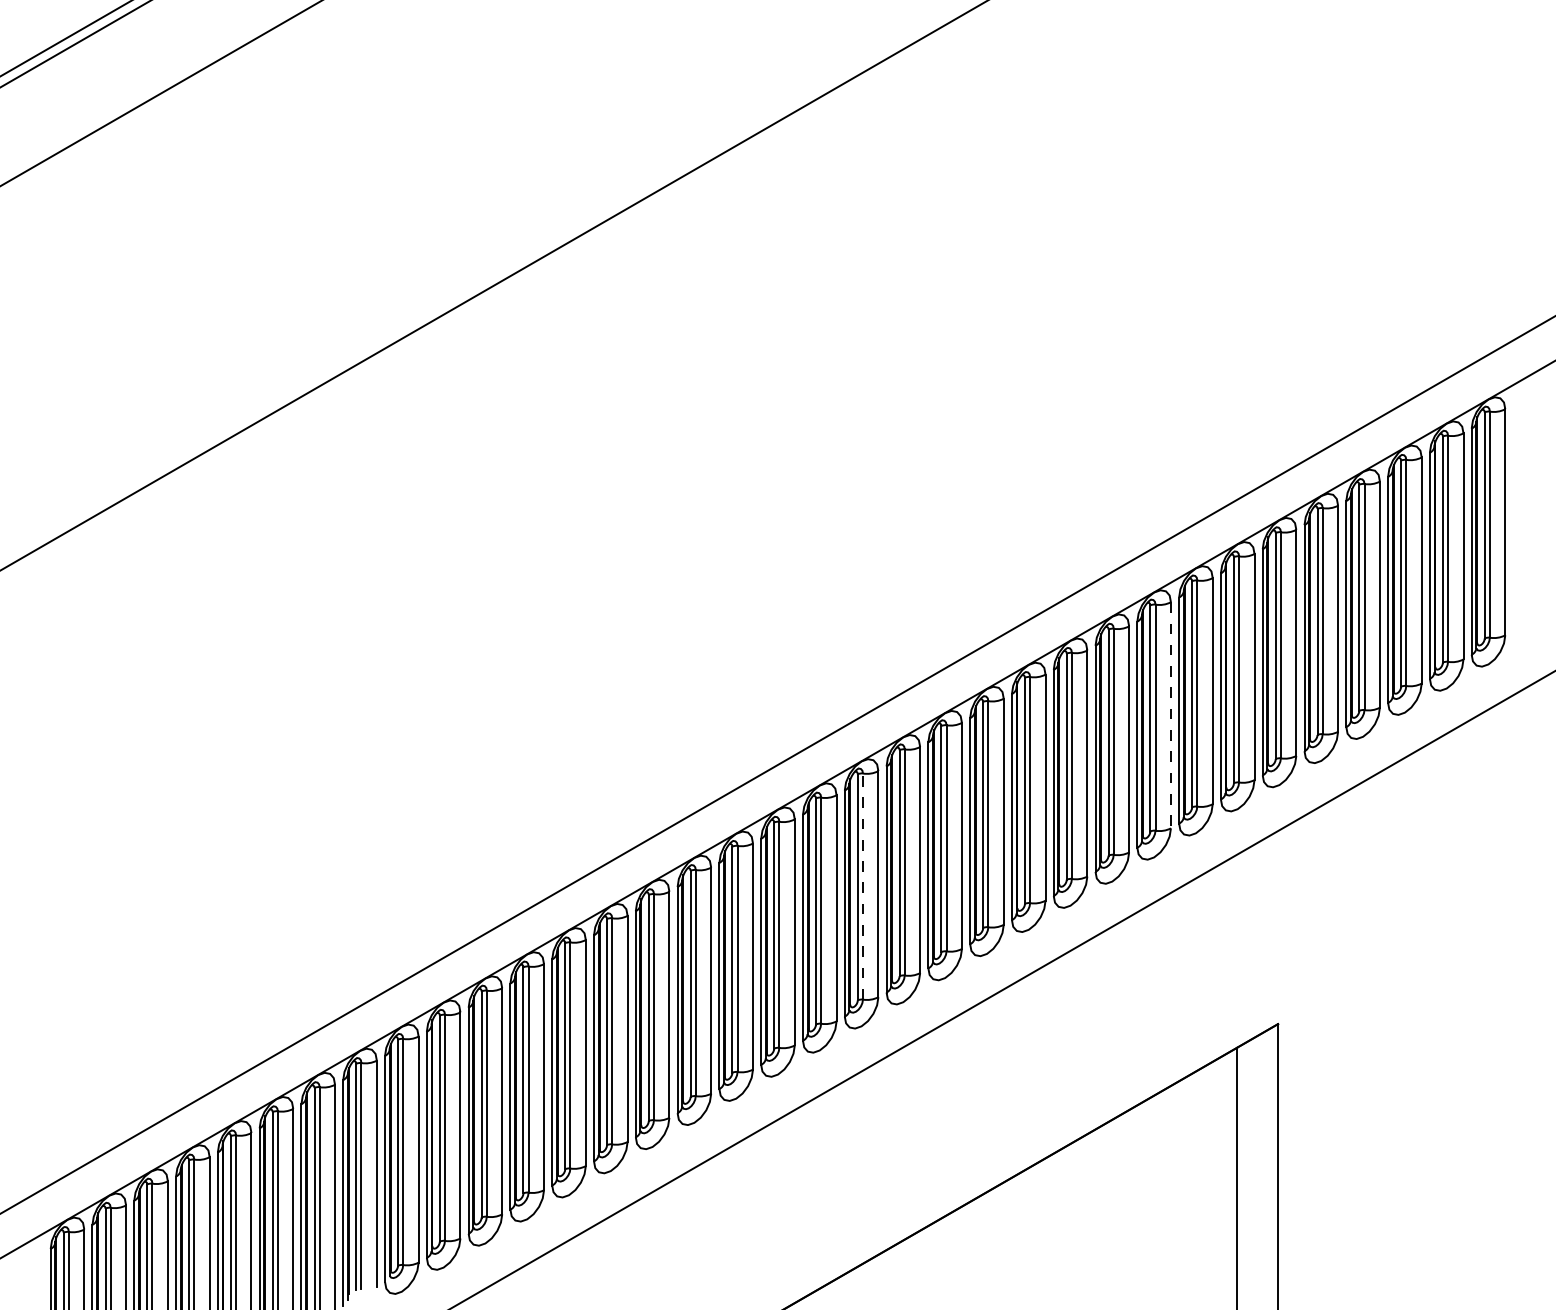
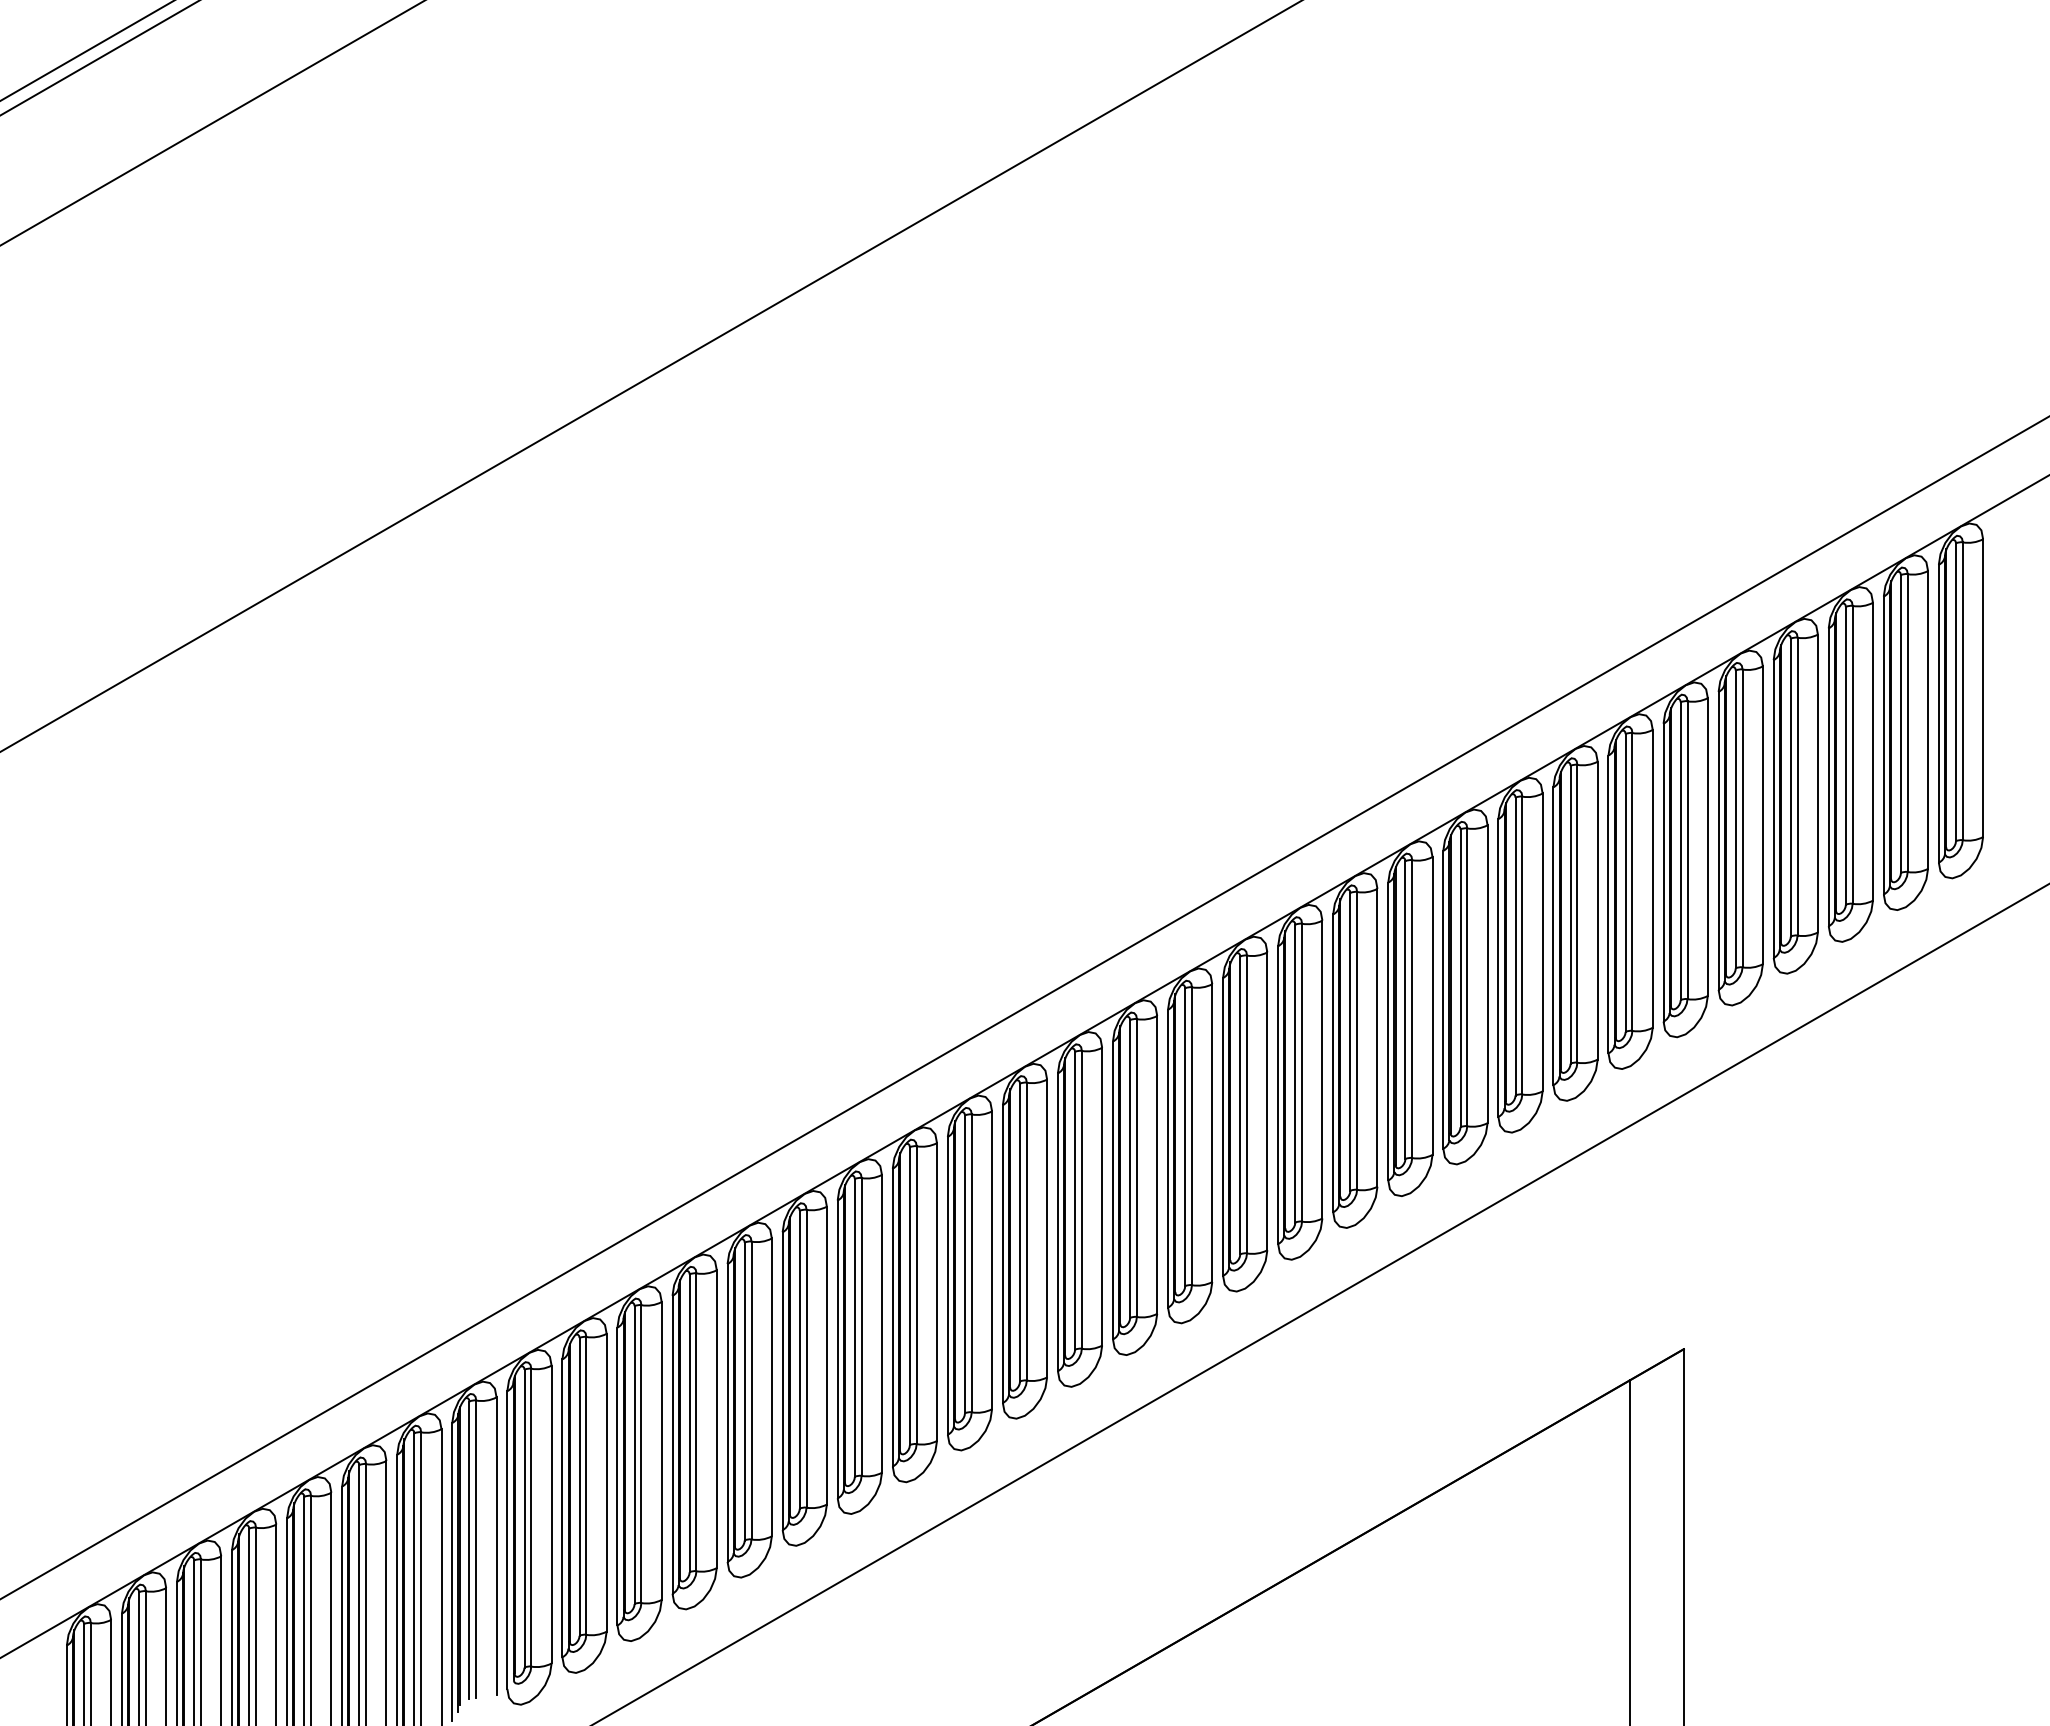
line: (1170, 715) -> (1542, 942), dashed -> solid
line: (862, 886) -> (1136, 1168), dashed -> solid

